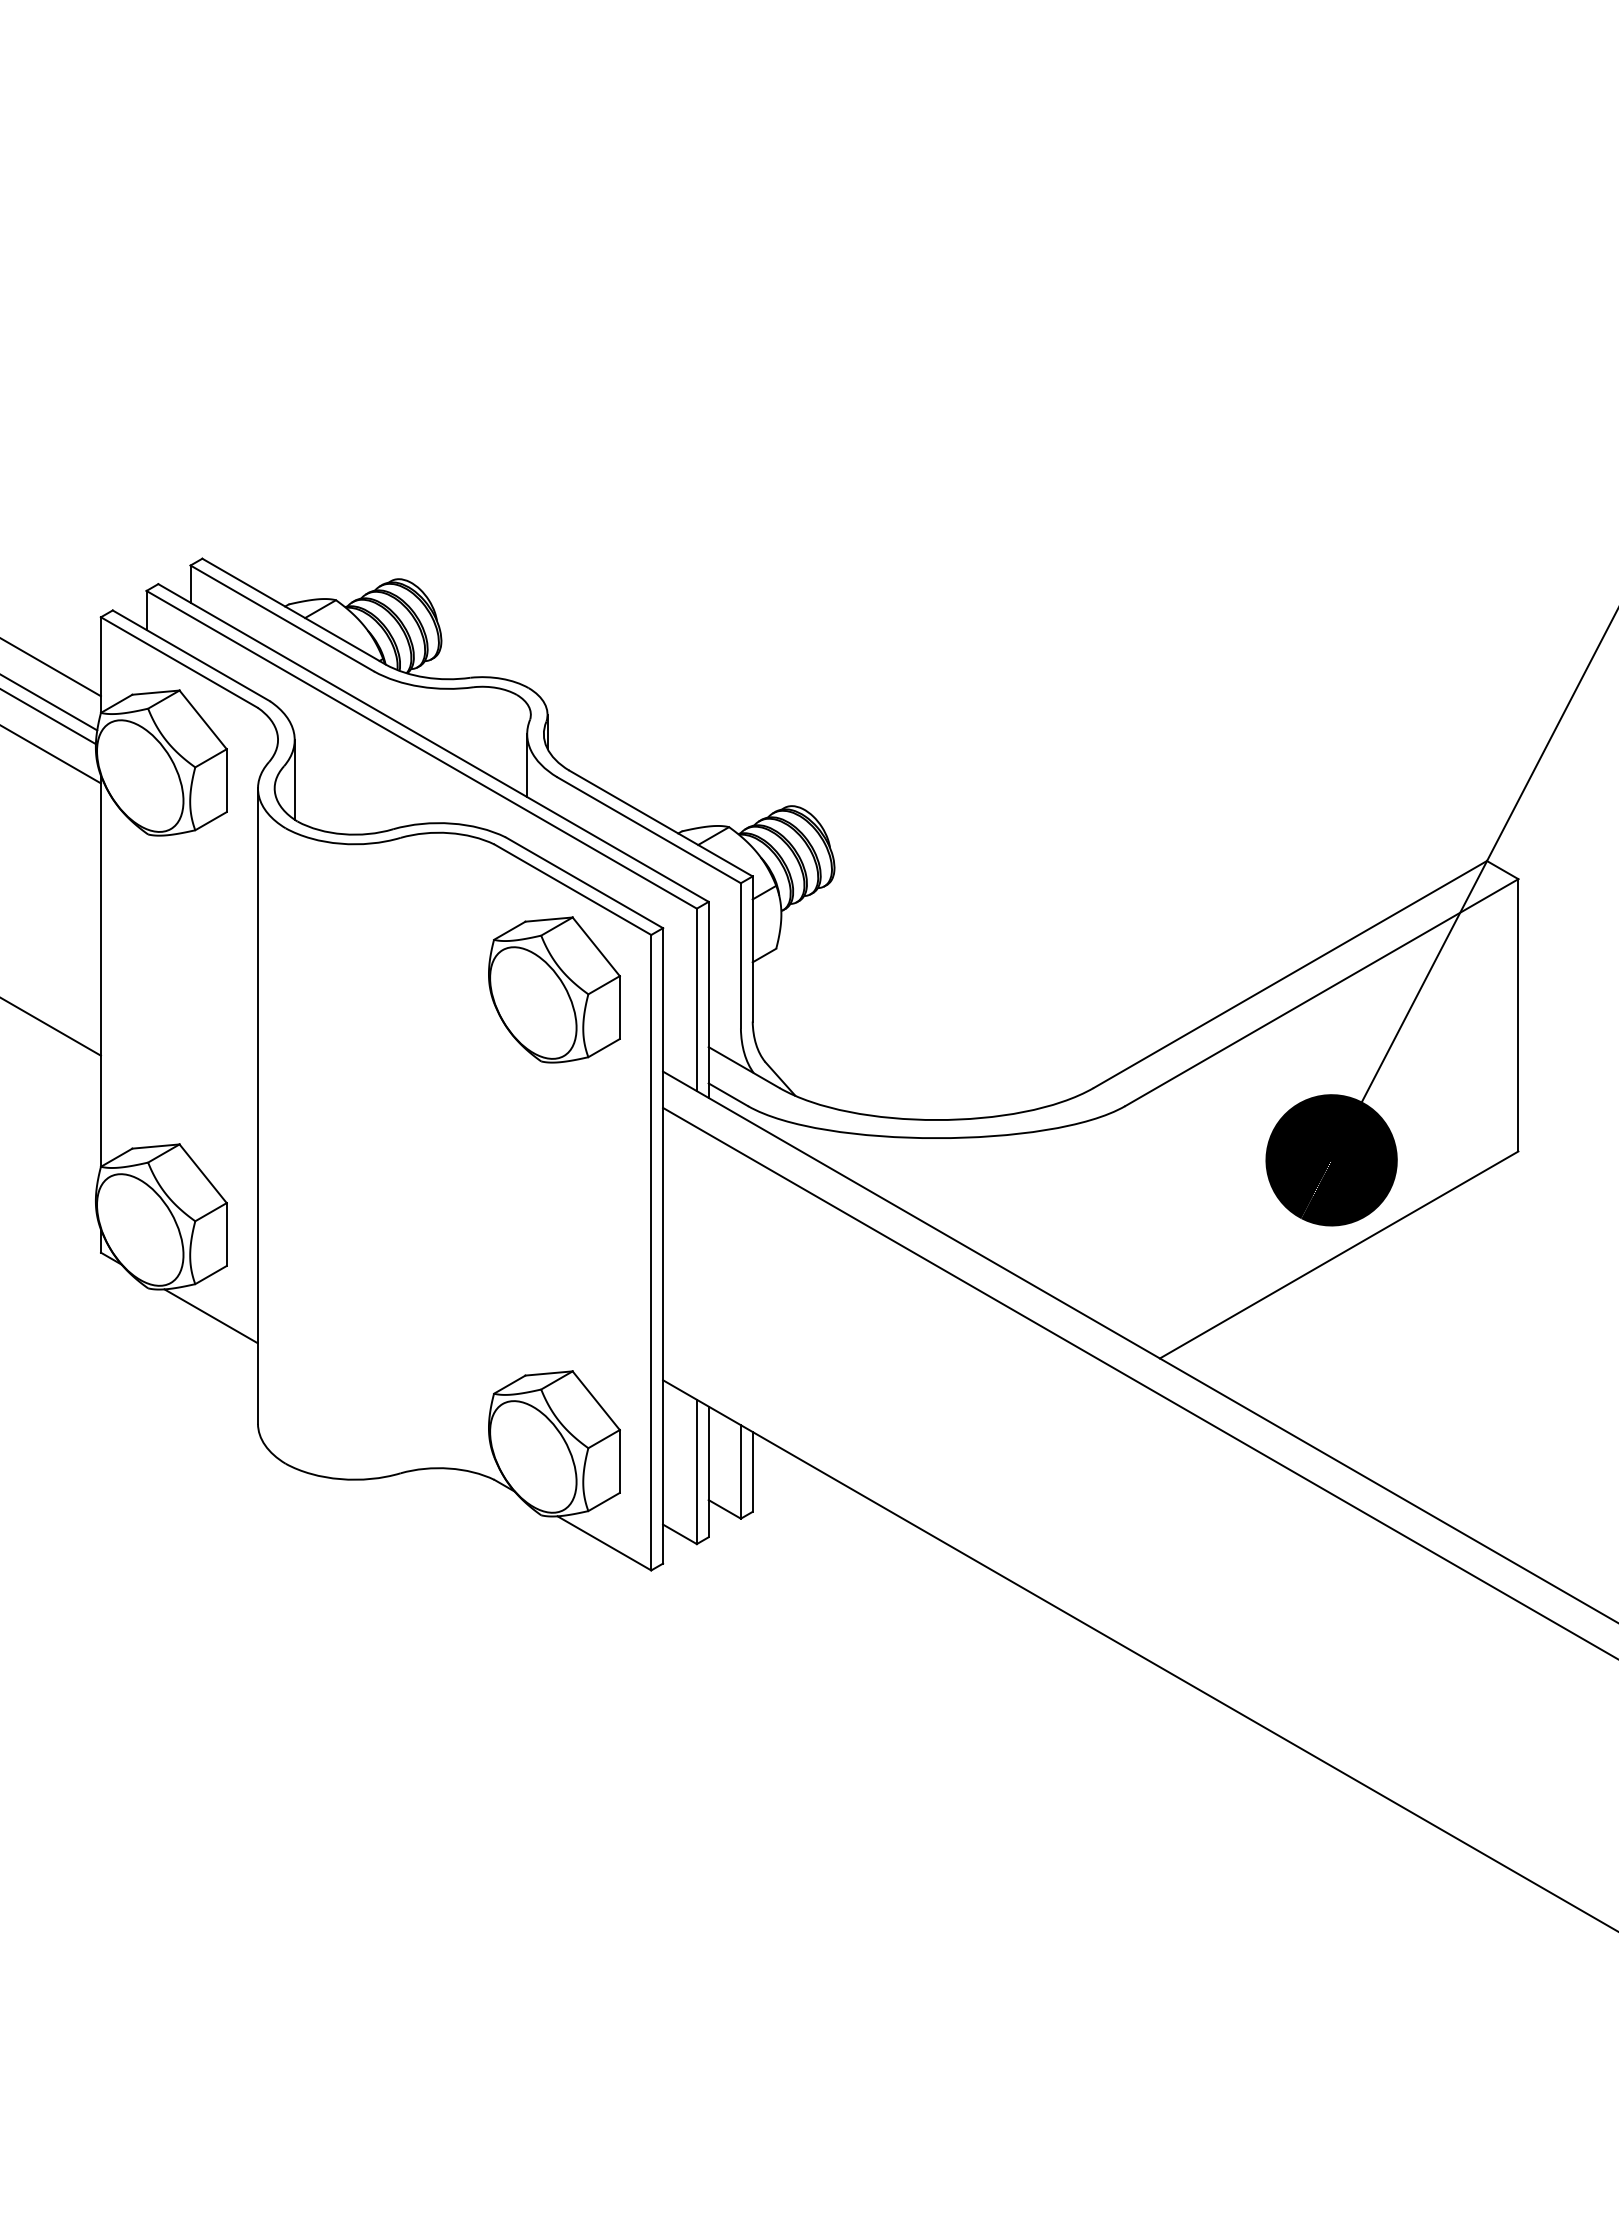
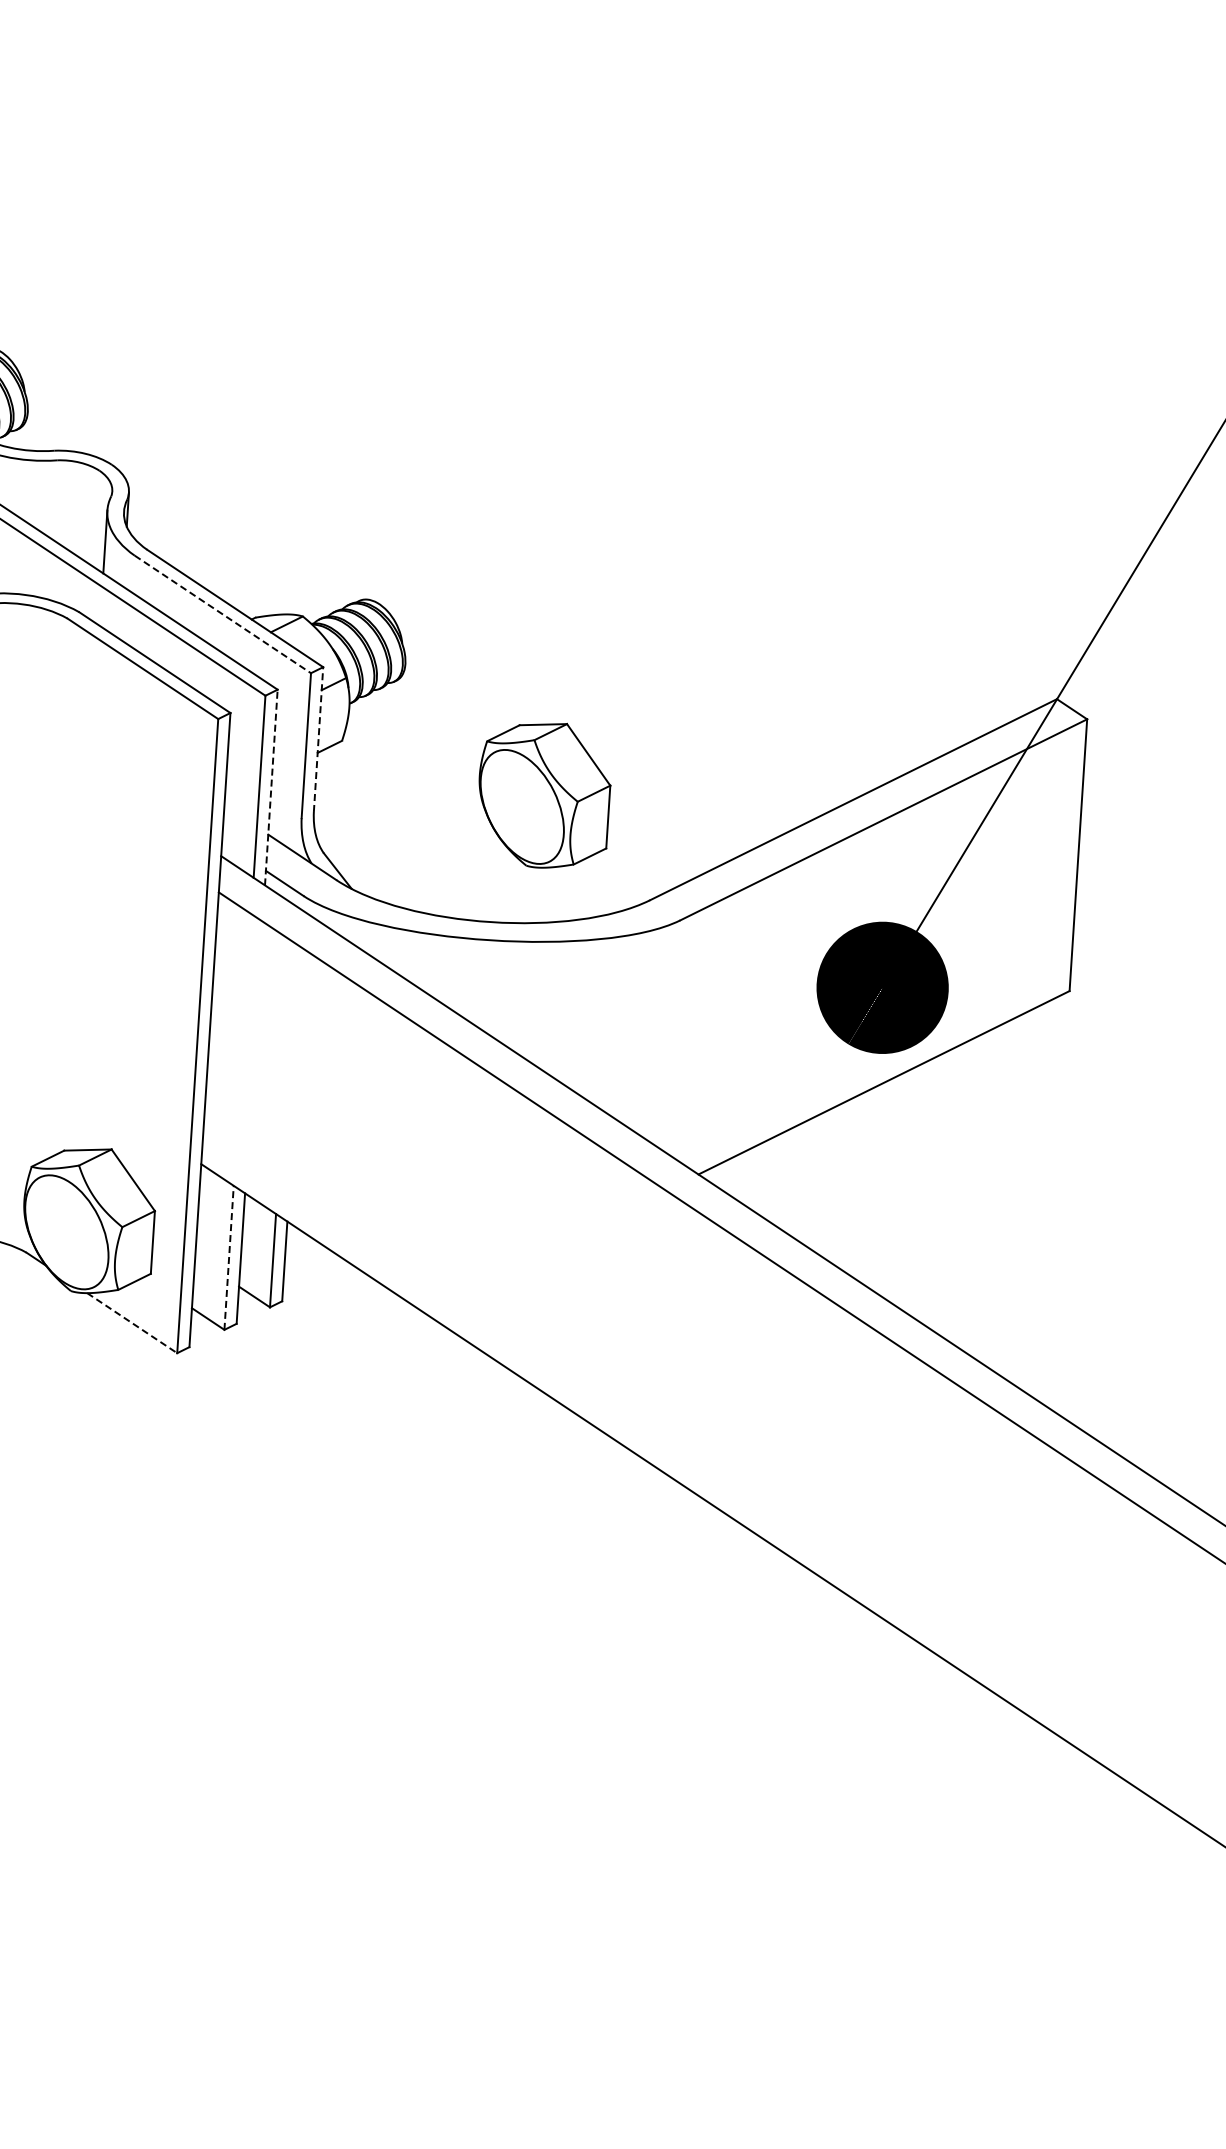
line: (649, 830) -> (223, 614), solid -> dashed
line: (752, 948) -> (318, 739), solid -> dashed
part: (554, 989) -> (544, 794), moved
line: (708, 999) -> (271, 787), solid -> dashed
line: (696, 1471) -> (228, 1257), solid -> dashed
line: (604, 1543) -> (132, 1323), solid -> dashed

